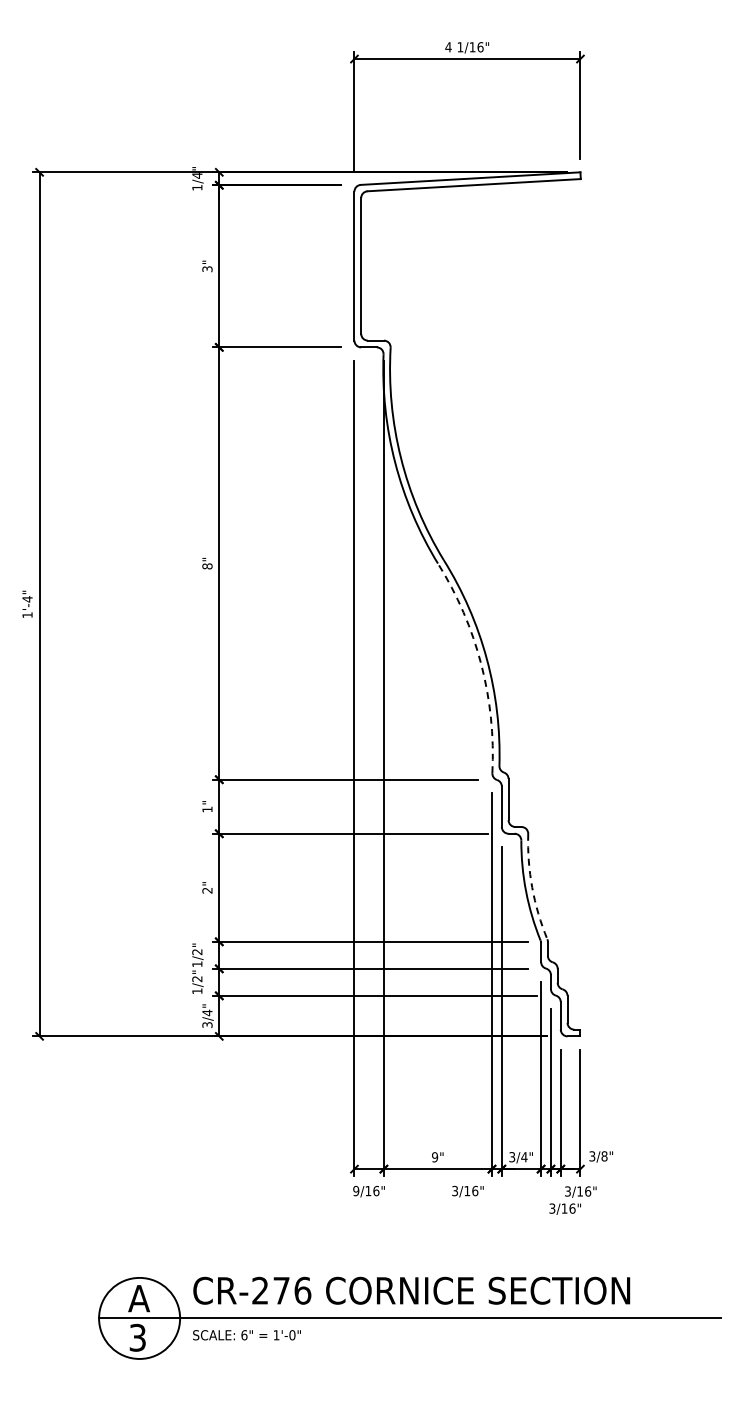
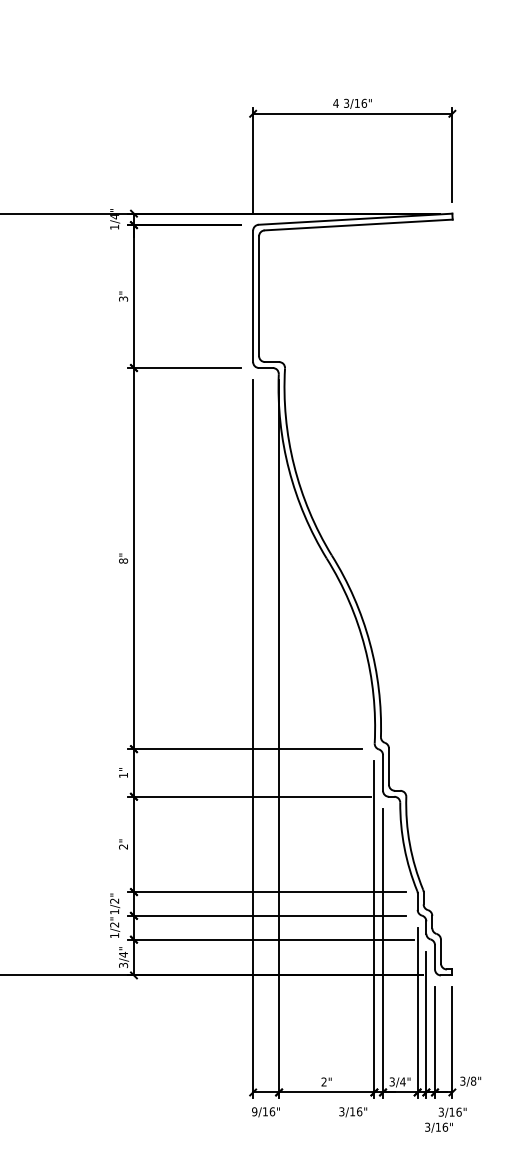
text: (460, 47) -> (346, 103), 1/16" -> 3/16"
arc: (481, 664) -> (365, 647), dashed -> solid
arc: (532, 887) -> (410, 844), dashed -> solid
text: (435, 1157) -> (324, 1082), 9" -> 2"

